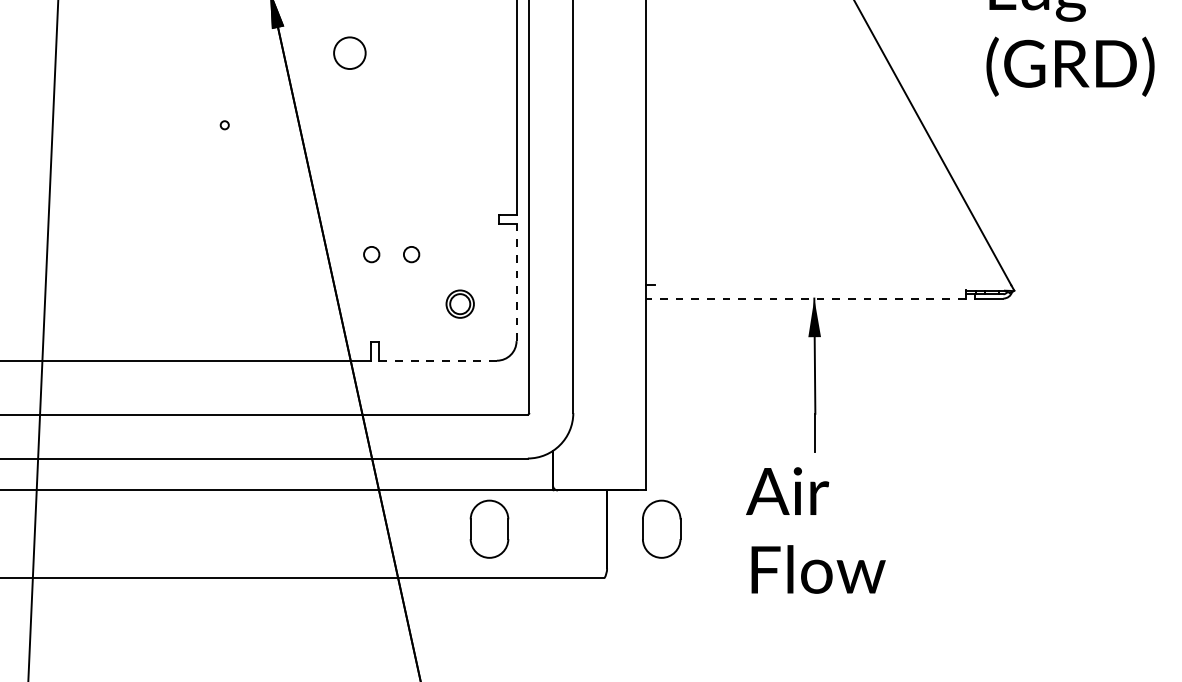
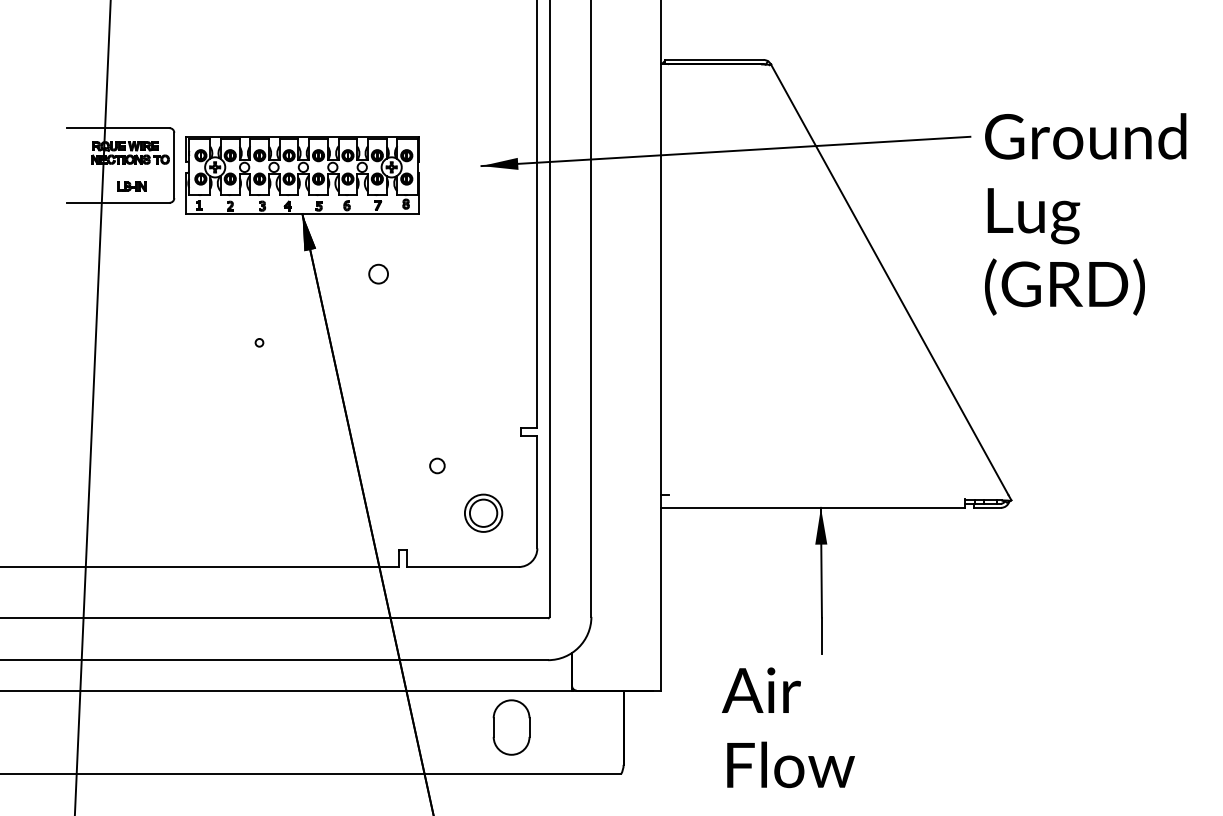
circle: (349, 52) -> (378, 273), size x0.62
circle: (371, 254) -> (399, 465), removed
line: (516, 282) -> (537, 492), dashed -> solid
line: (805, 298) -> (812, 507), dashed -> solid
part: (460, 303) -> (483, 512), size x1.43
line: (437, 361) -> (462, 567), dashed -> solid
part: (661, 529) -> (675, 727), removed
text: (815, 530) -> (788, 727), moved

